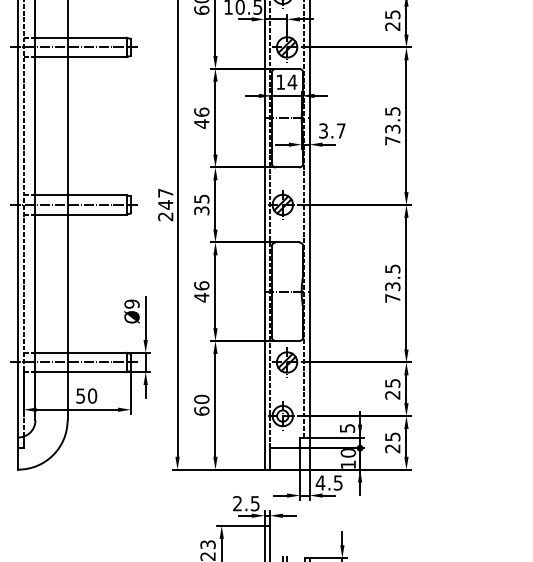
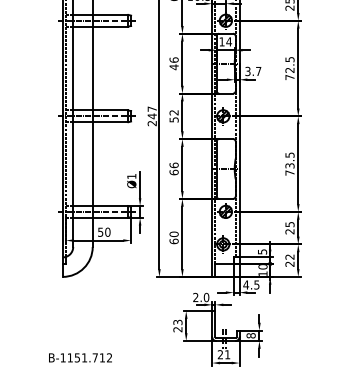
text: (393, 127) -> (290, 69), 73.5 -> 72.5
text: (200, 205) -> (173, 116), 35 -> 52
text: (200, 297) -> (173, 172), 46 -> 66
text: (131, 304) -> (131, 176), Ø9 -> Ø1
text: (391, 435) -> (289, 256), 25 -> 22
text: (255, 503) -> (206, 297), 2.5 -> 2.0

